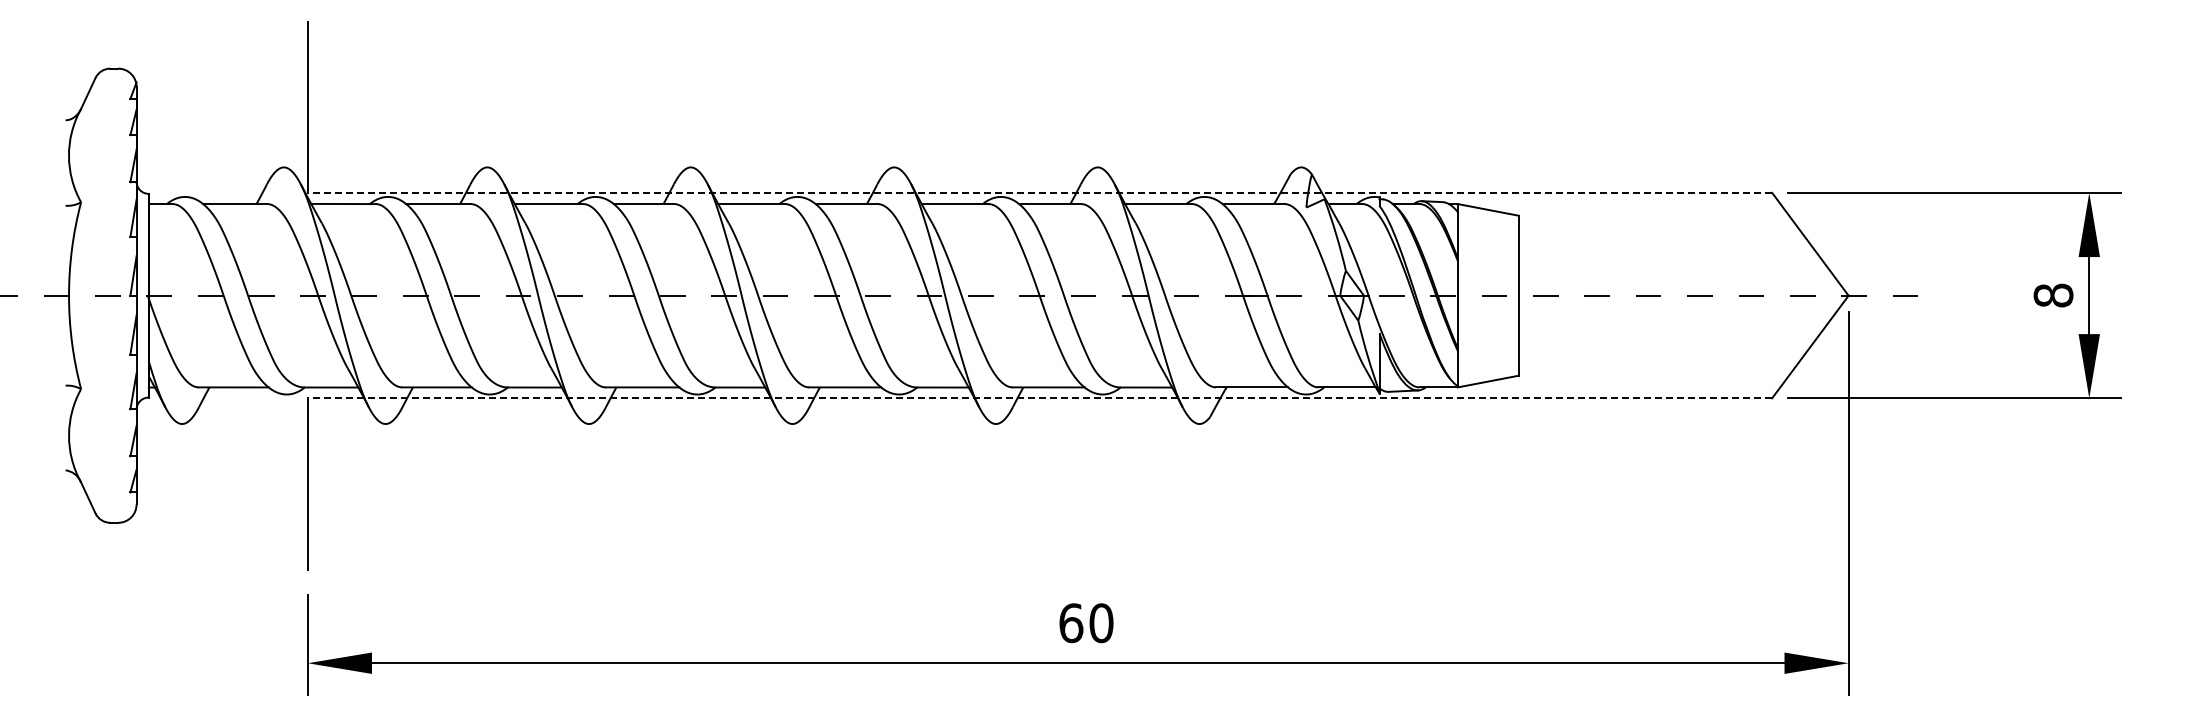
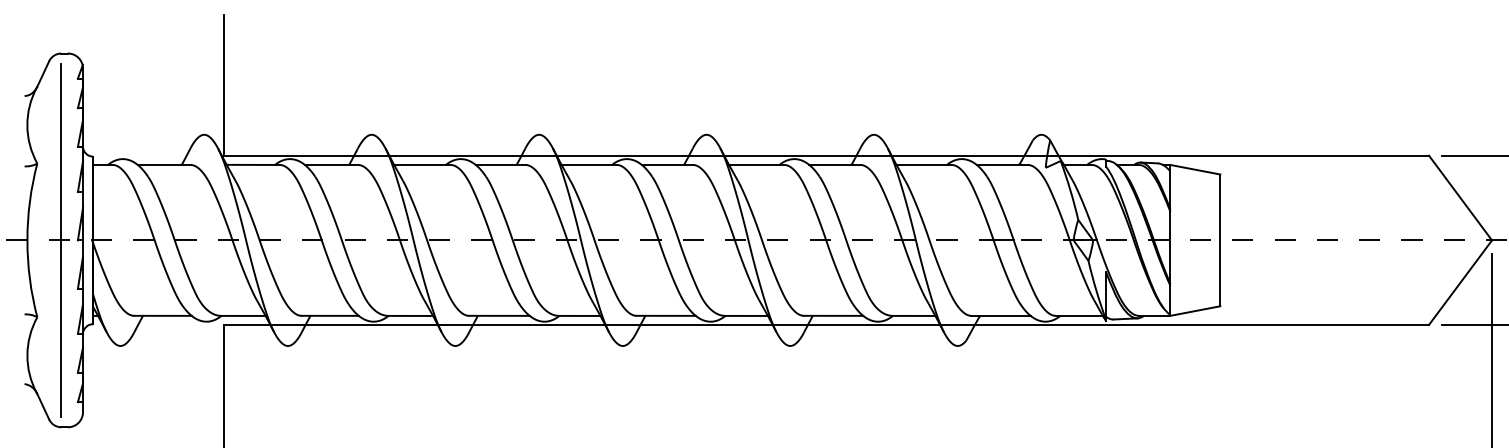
line: (1039, 192) -> (826, 155), dashed -> solid
line: (110, 295) -> (61, 240), added
line: (1039, 398) -> (826, 324), dashed -> solid

